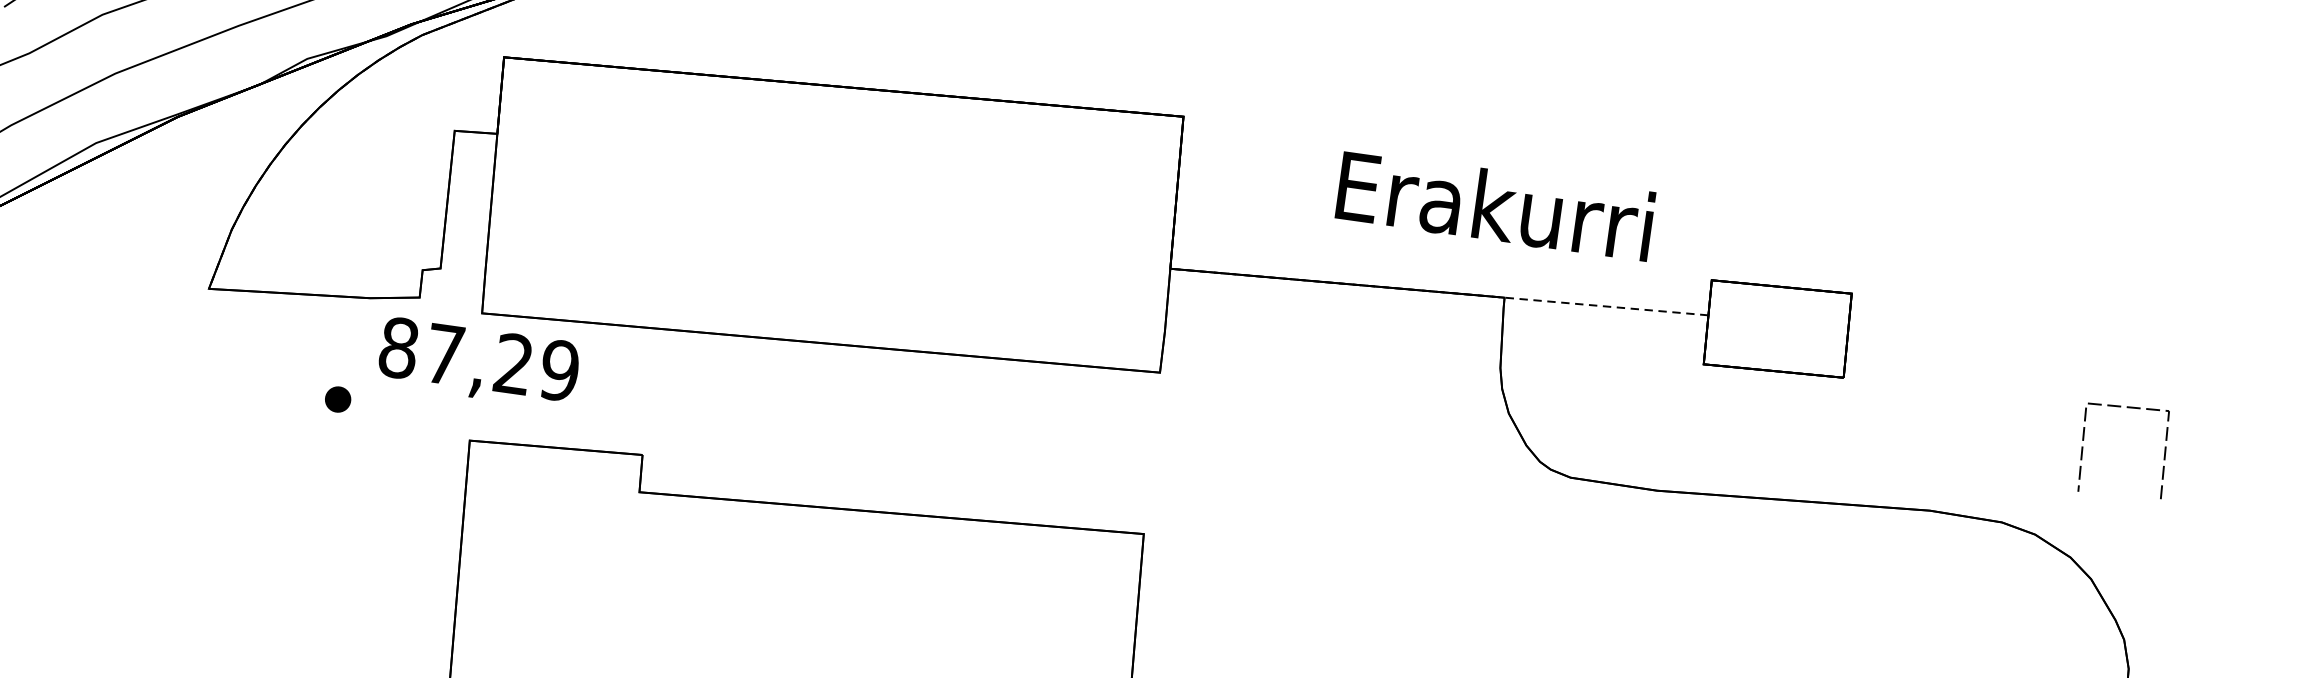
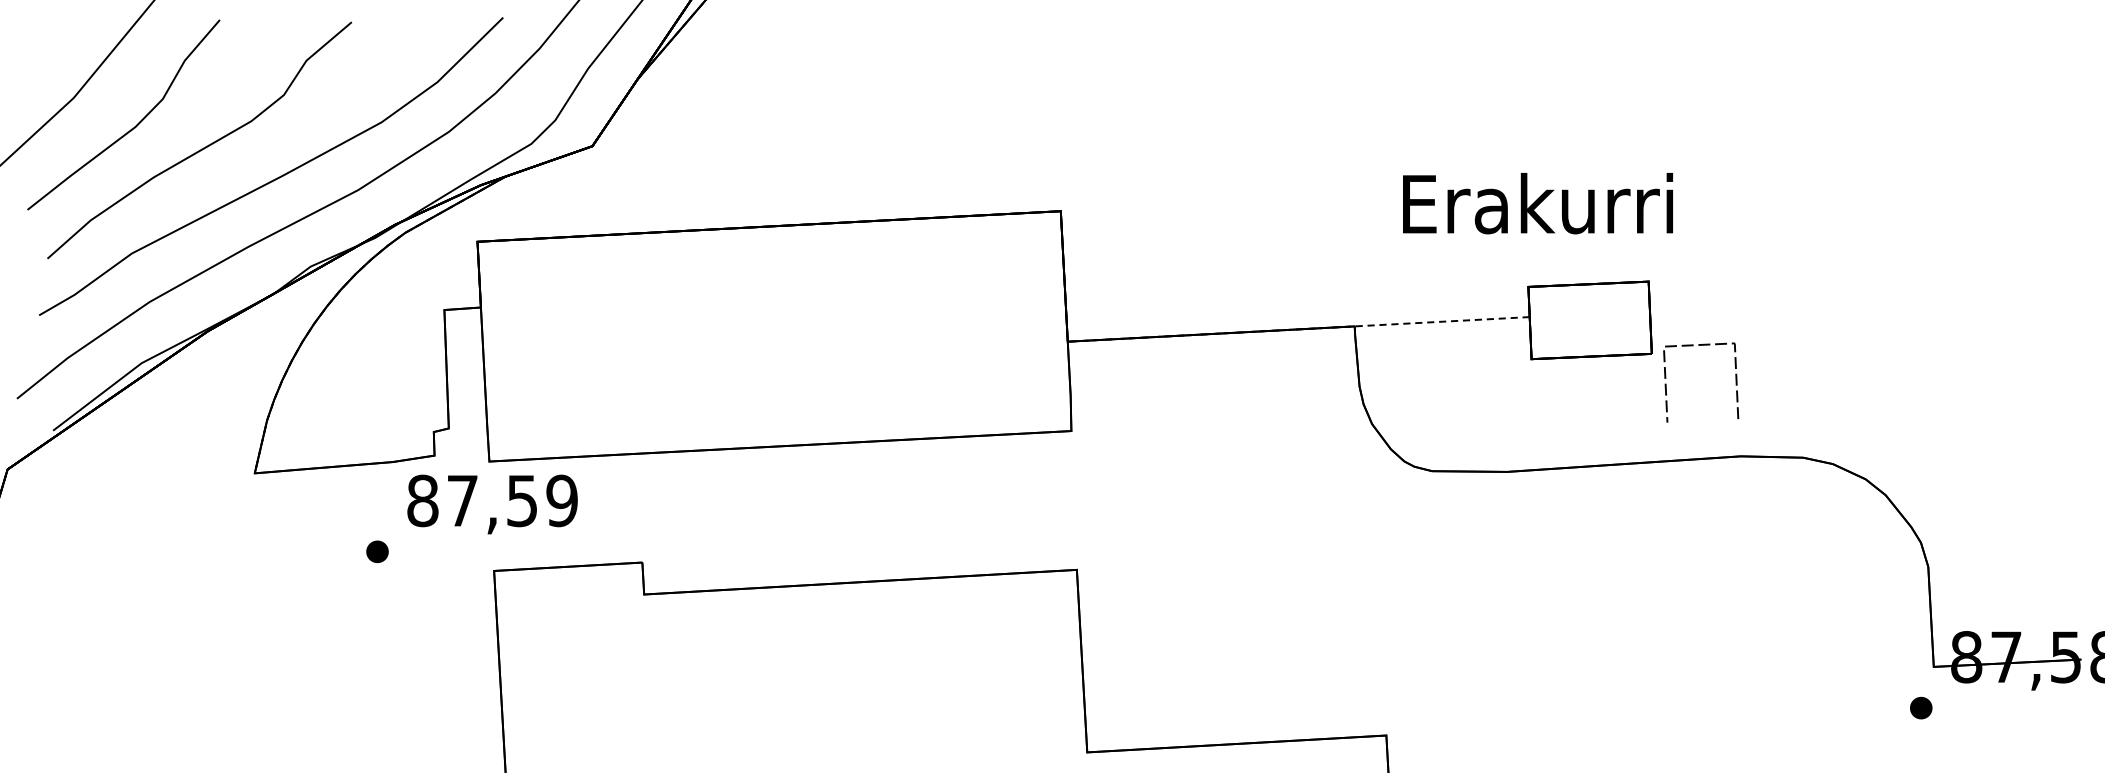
text: (1494, 205) -> (1537, 203), moved
text: (512, 363) -> (521, 500), 87,29 -> 87,59
line: (2163, 456) -> (1735, 382), moved

